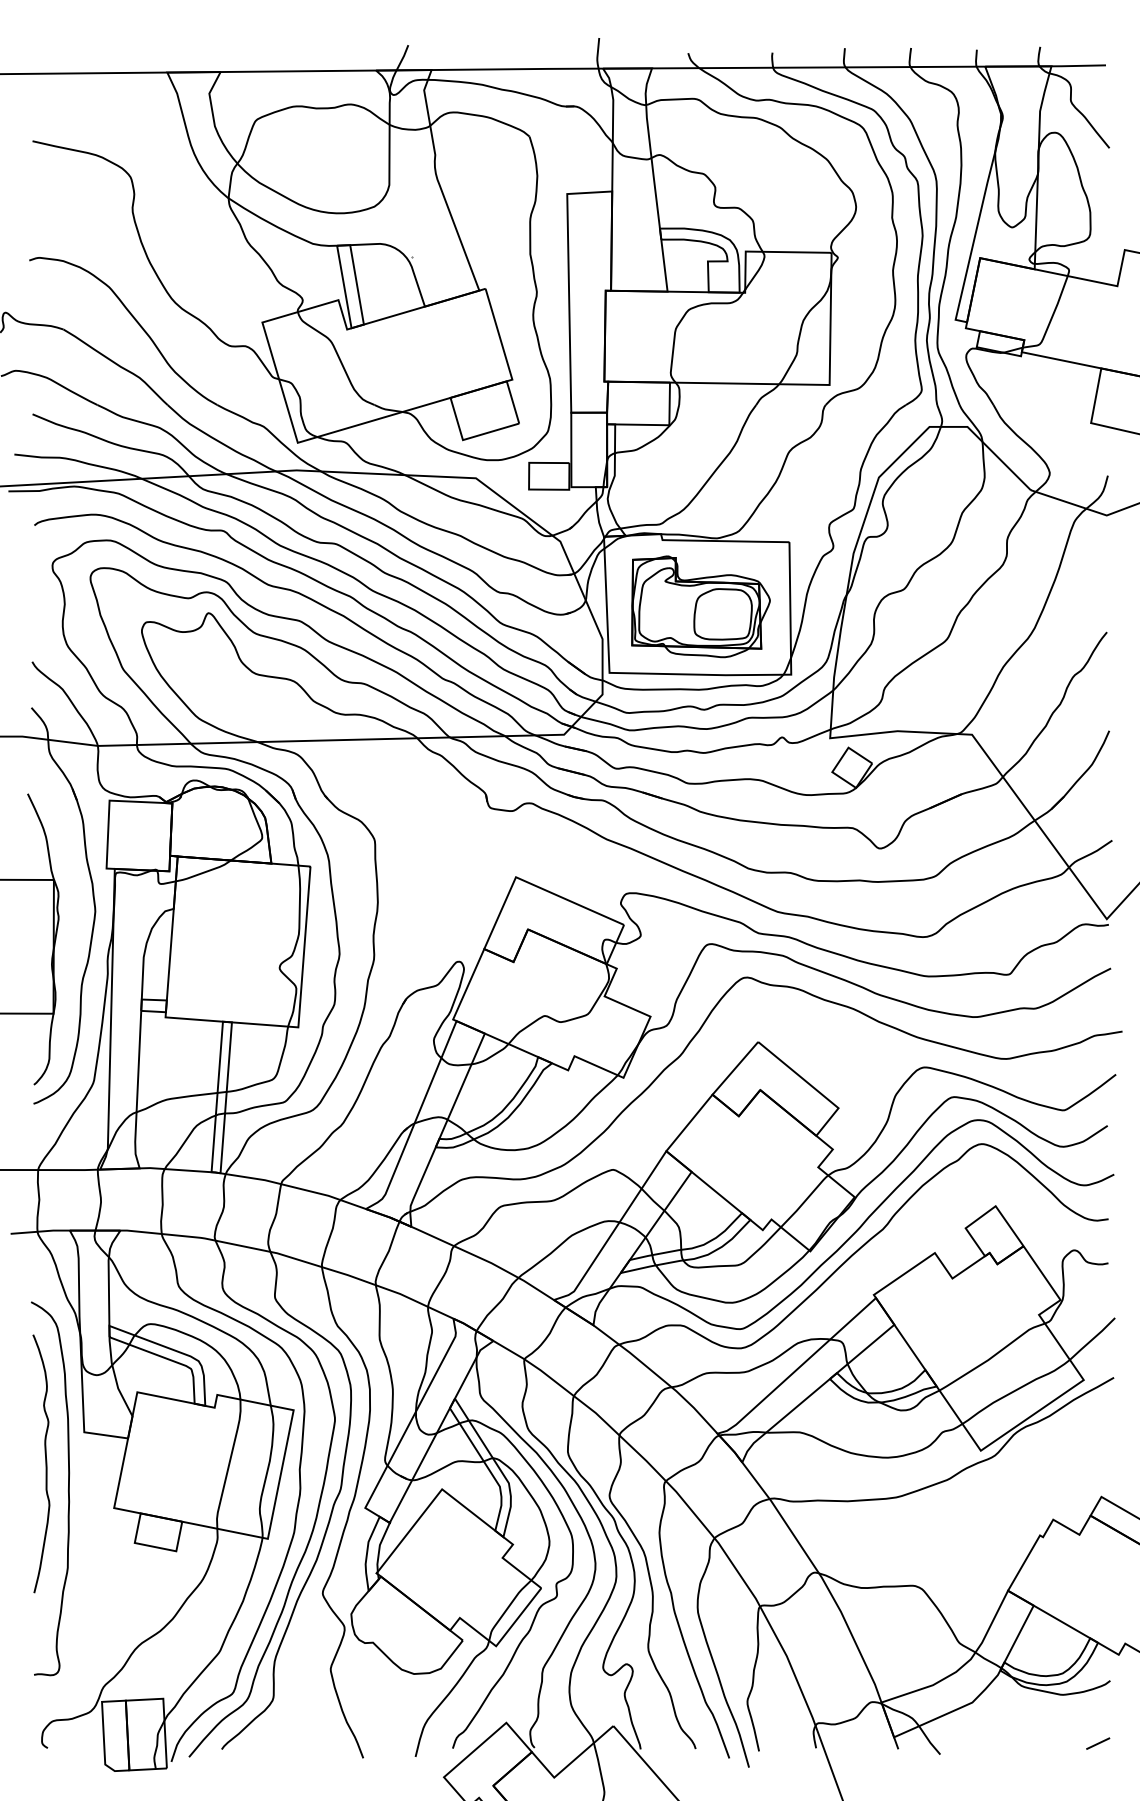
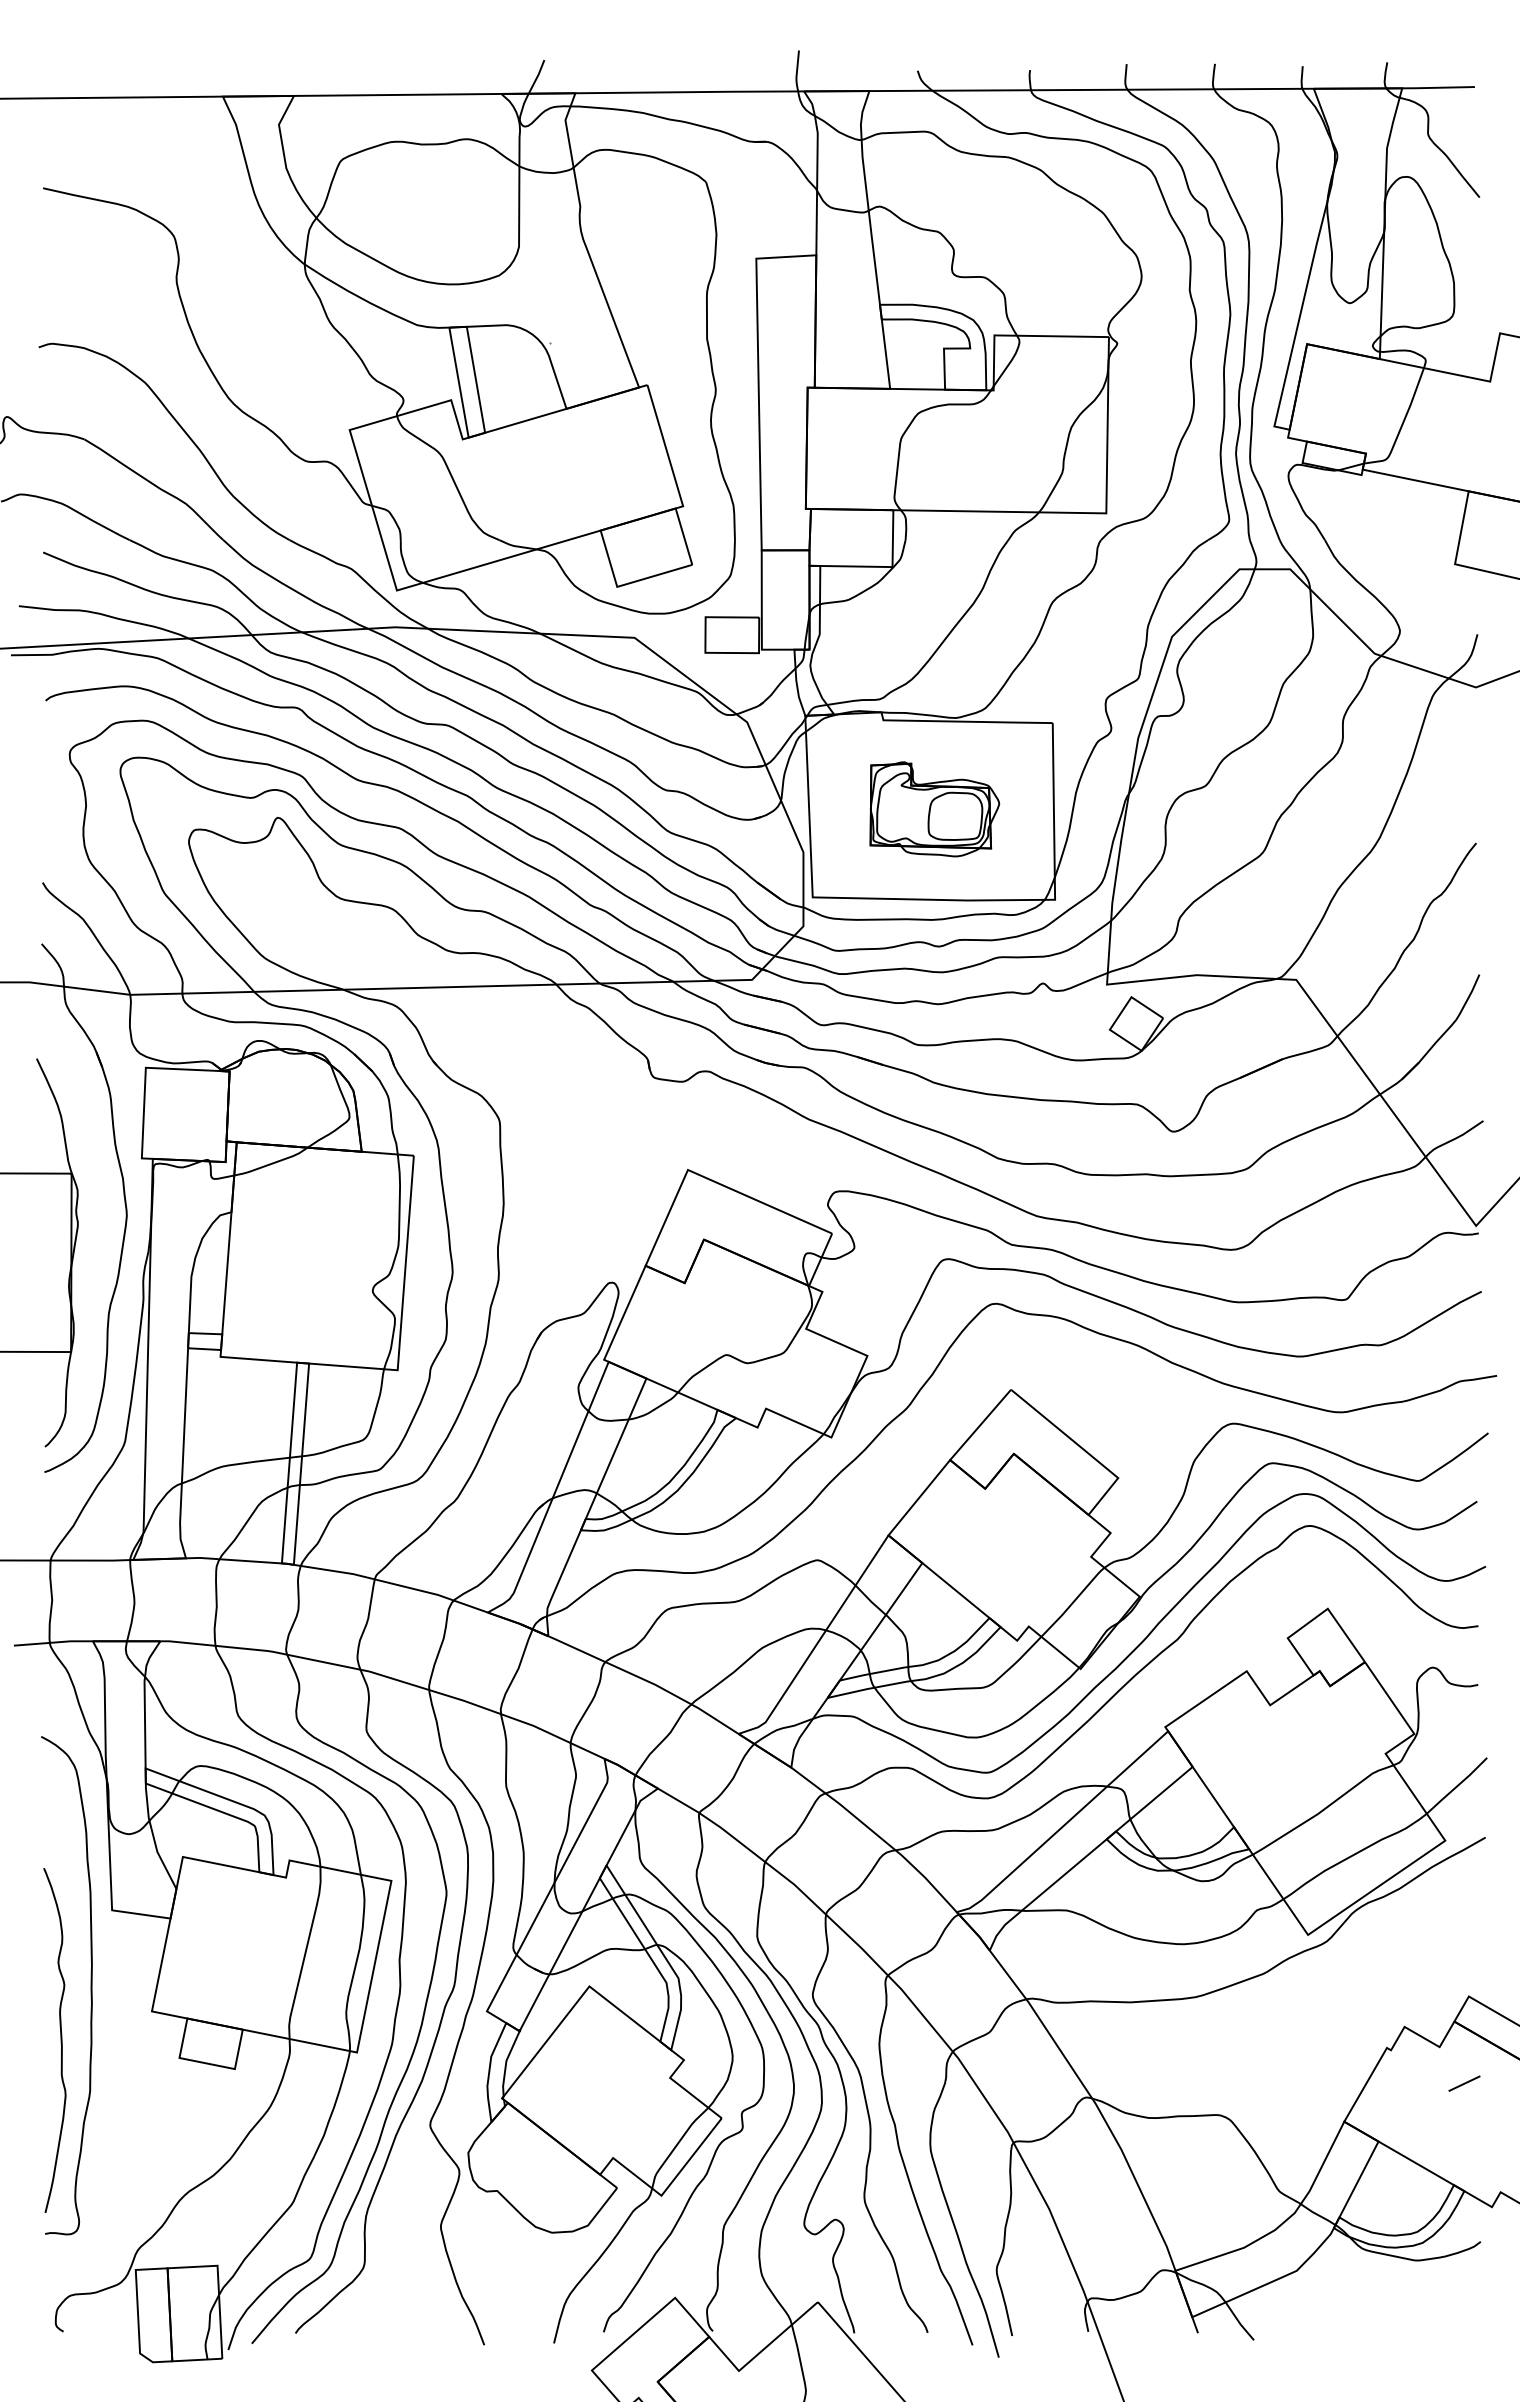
part: (700, 606) -> (934, 809), size x0.7
curve: (45, 1463) -> (60, 2040), moved
line: (1098, 1743) -> (1464, 2083), moved

